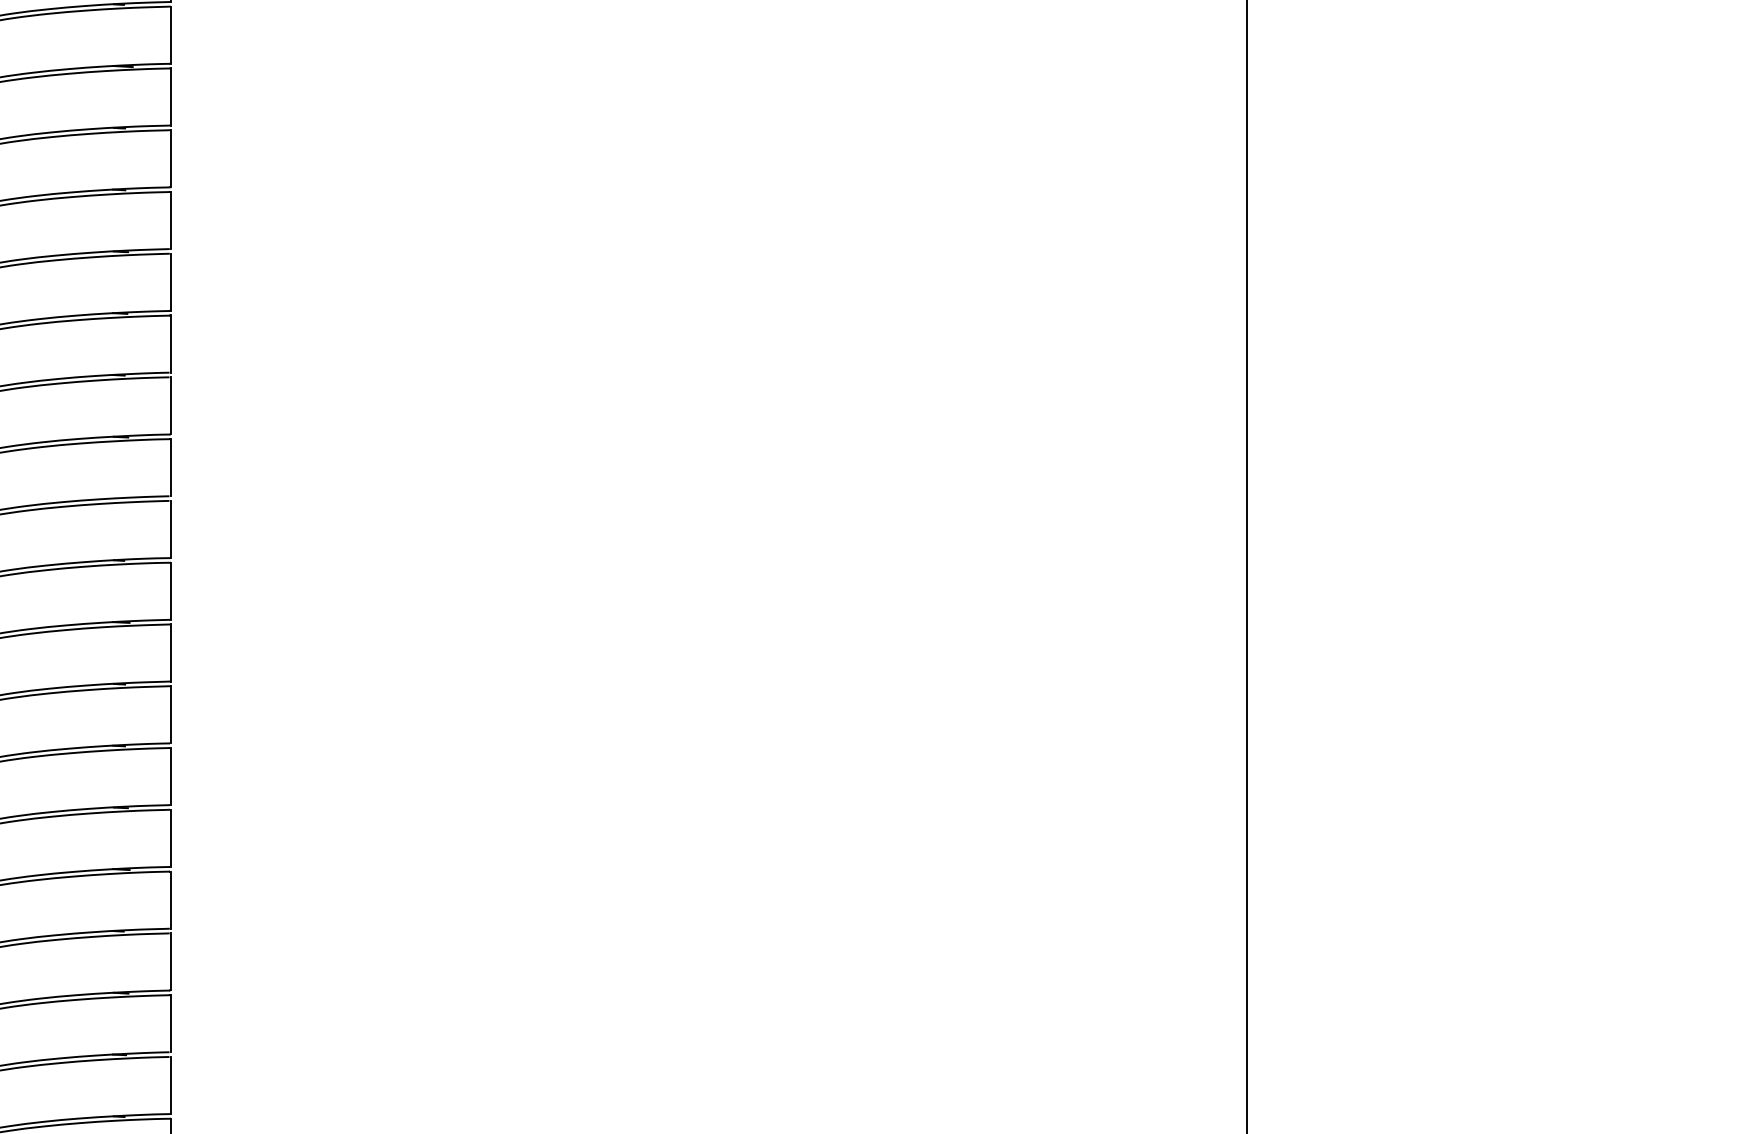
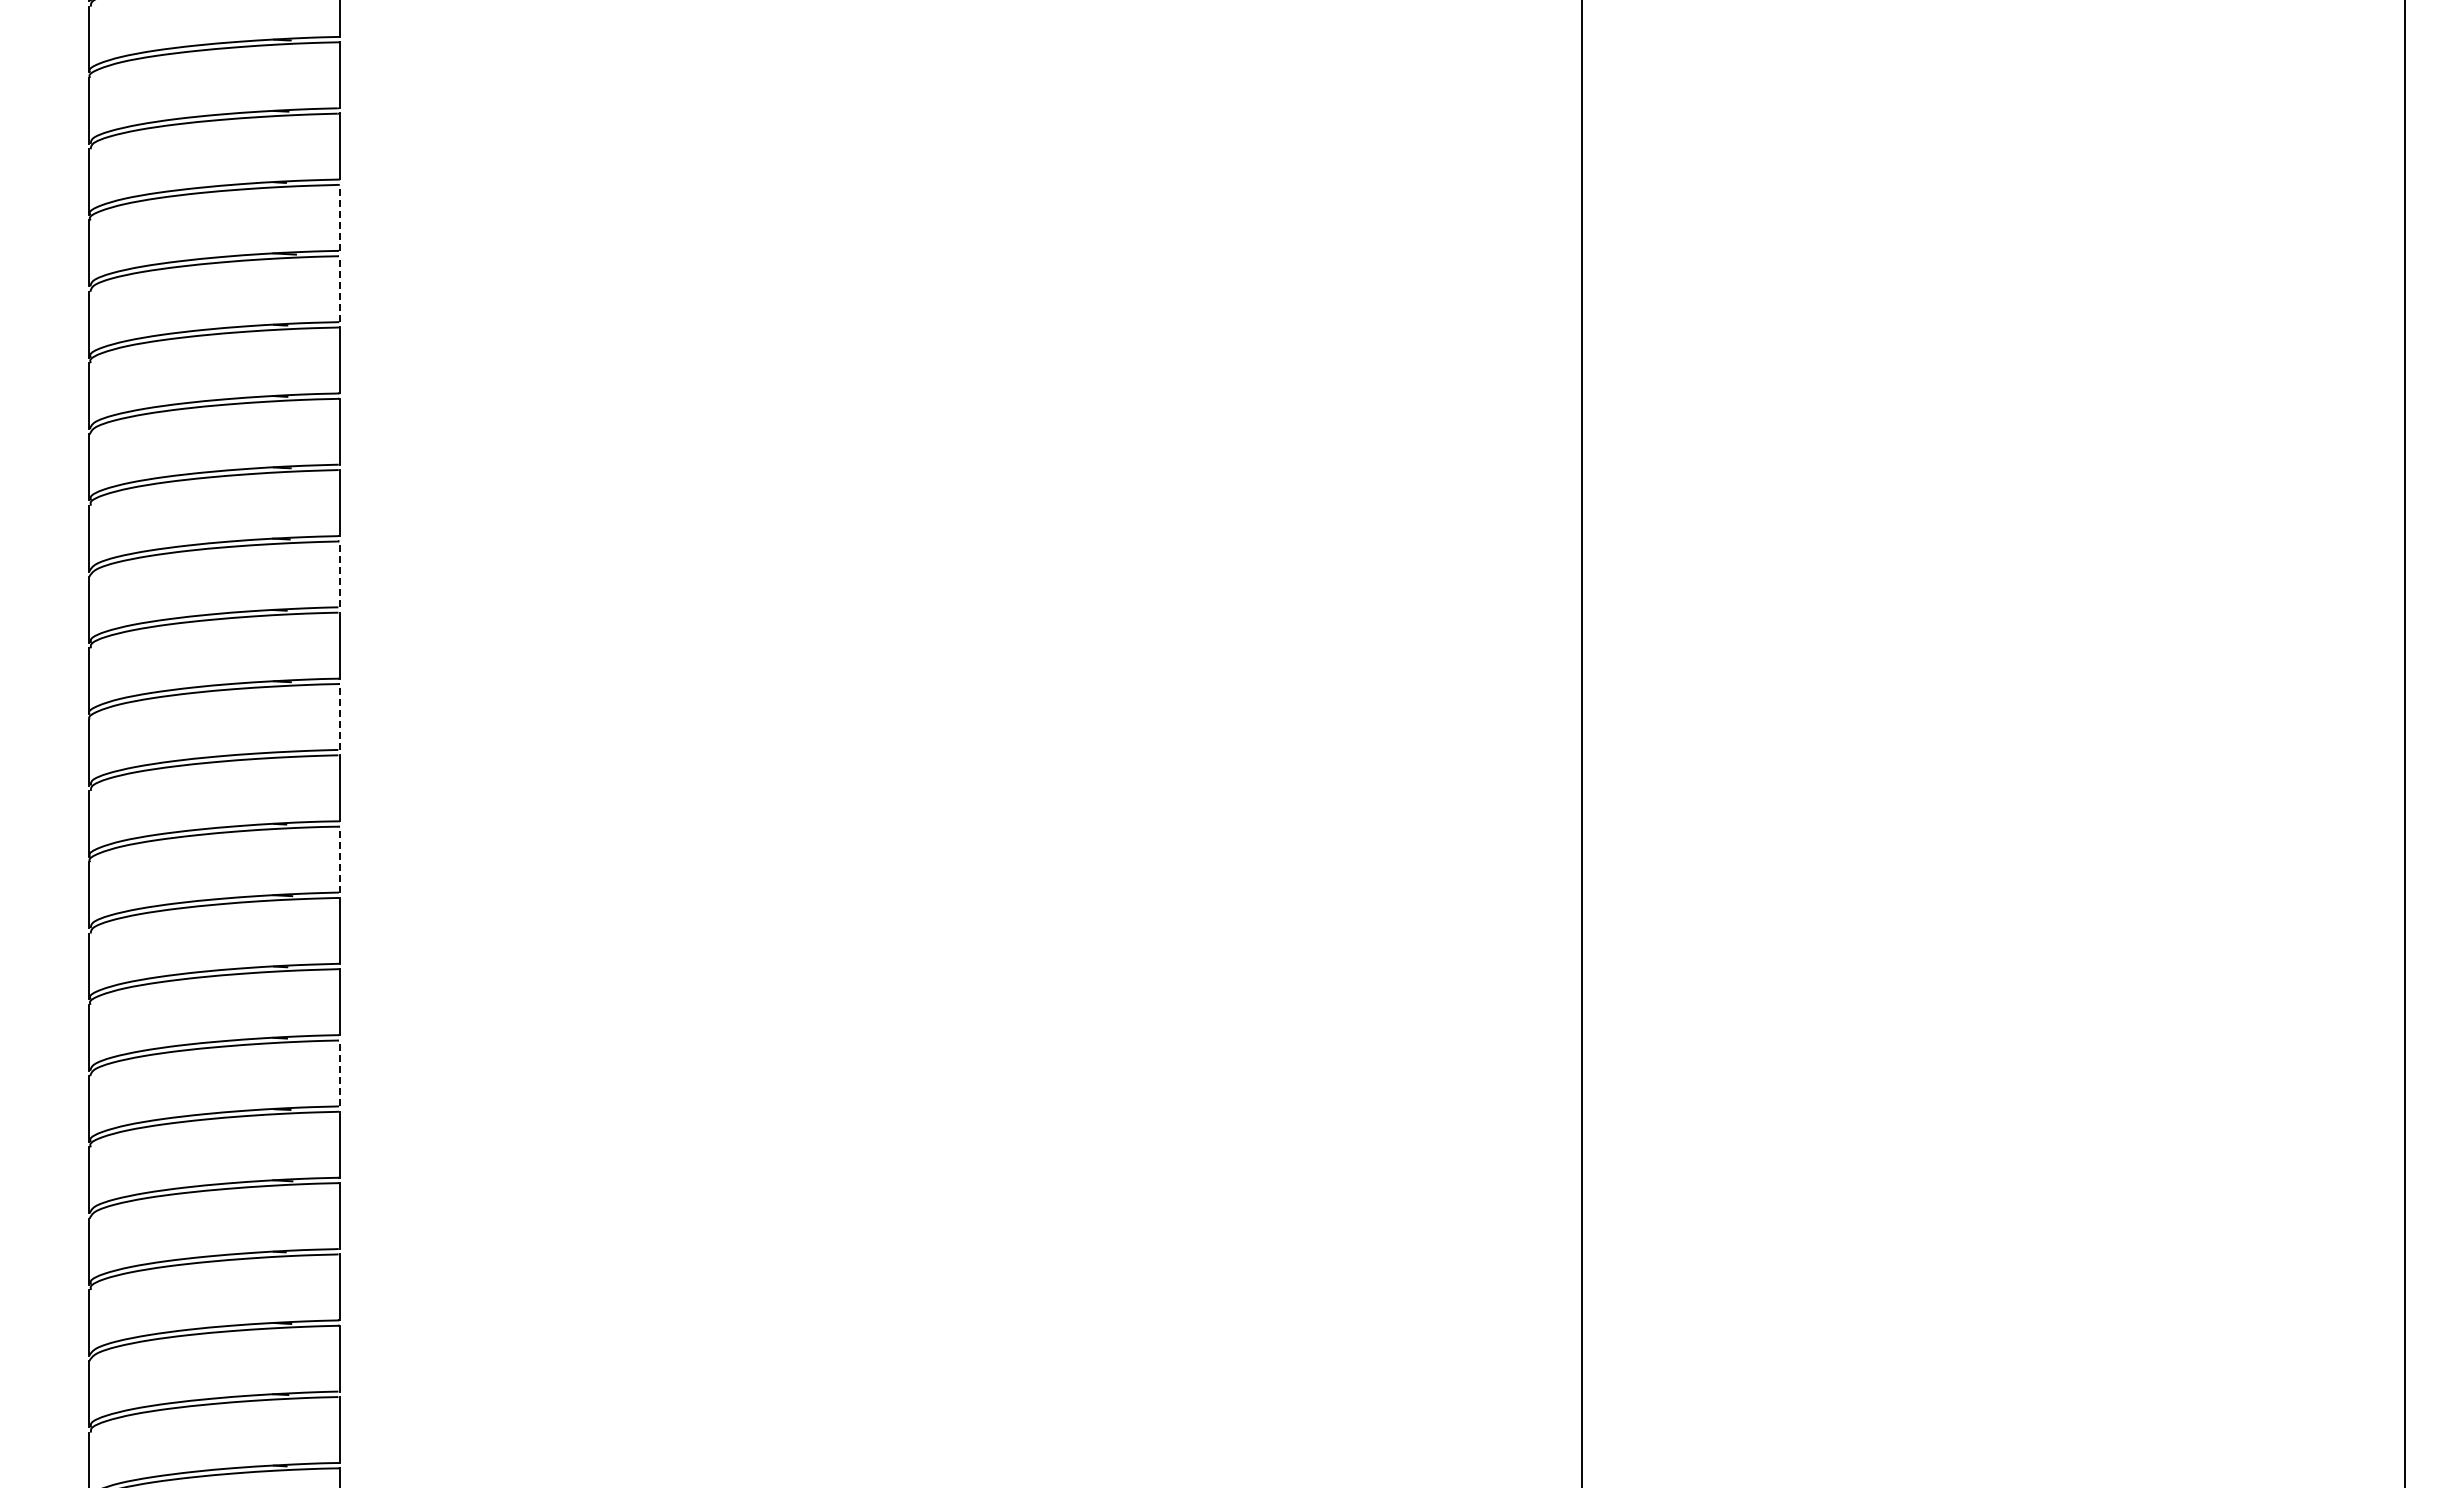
line: (170, 34) -> (339, 217), solid -> dashed
line: (170, 96) -> (339, 288), solid -> dashed
line: (170, 343) -> (339, 573), solid -> dashed
line: (170, 467) -> (339, 716), solid -> dashed
line: (170, 591) -> (339, 859), solid -> dashed
line: (170, 776) -> (339, 1073), solid -> dashed

